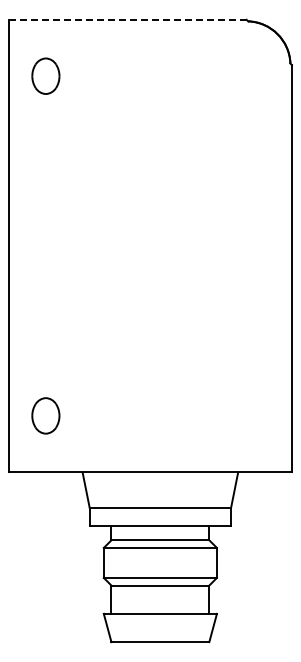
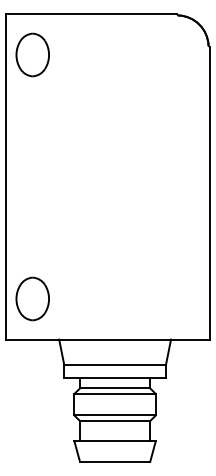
line: (127, 19) -> (91, 14), dashed -> solid
part: (45, 75) -> (32, 54), size x1.67
part: (45, 415) -> (32, 298), size x1.67

